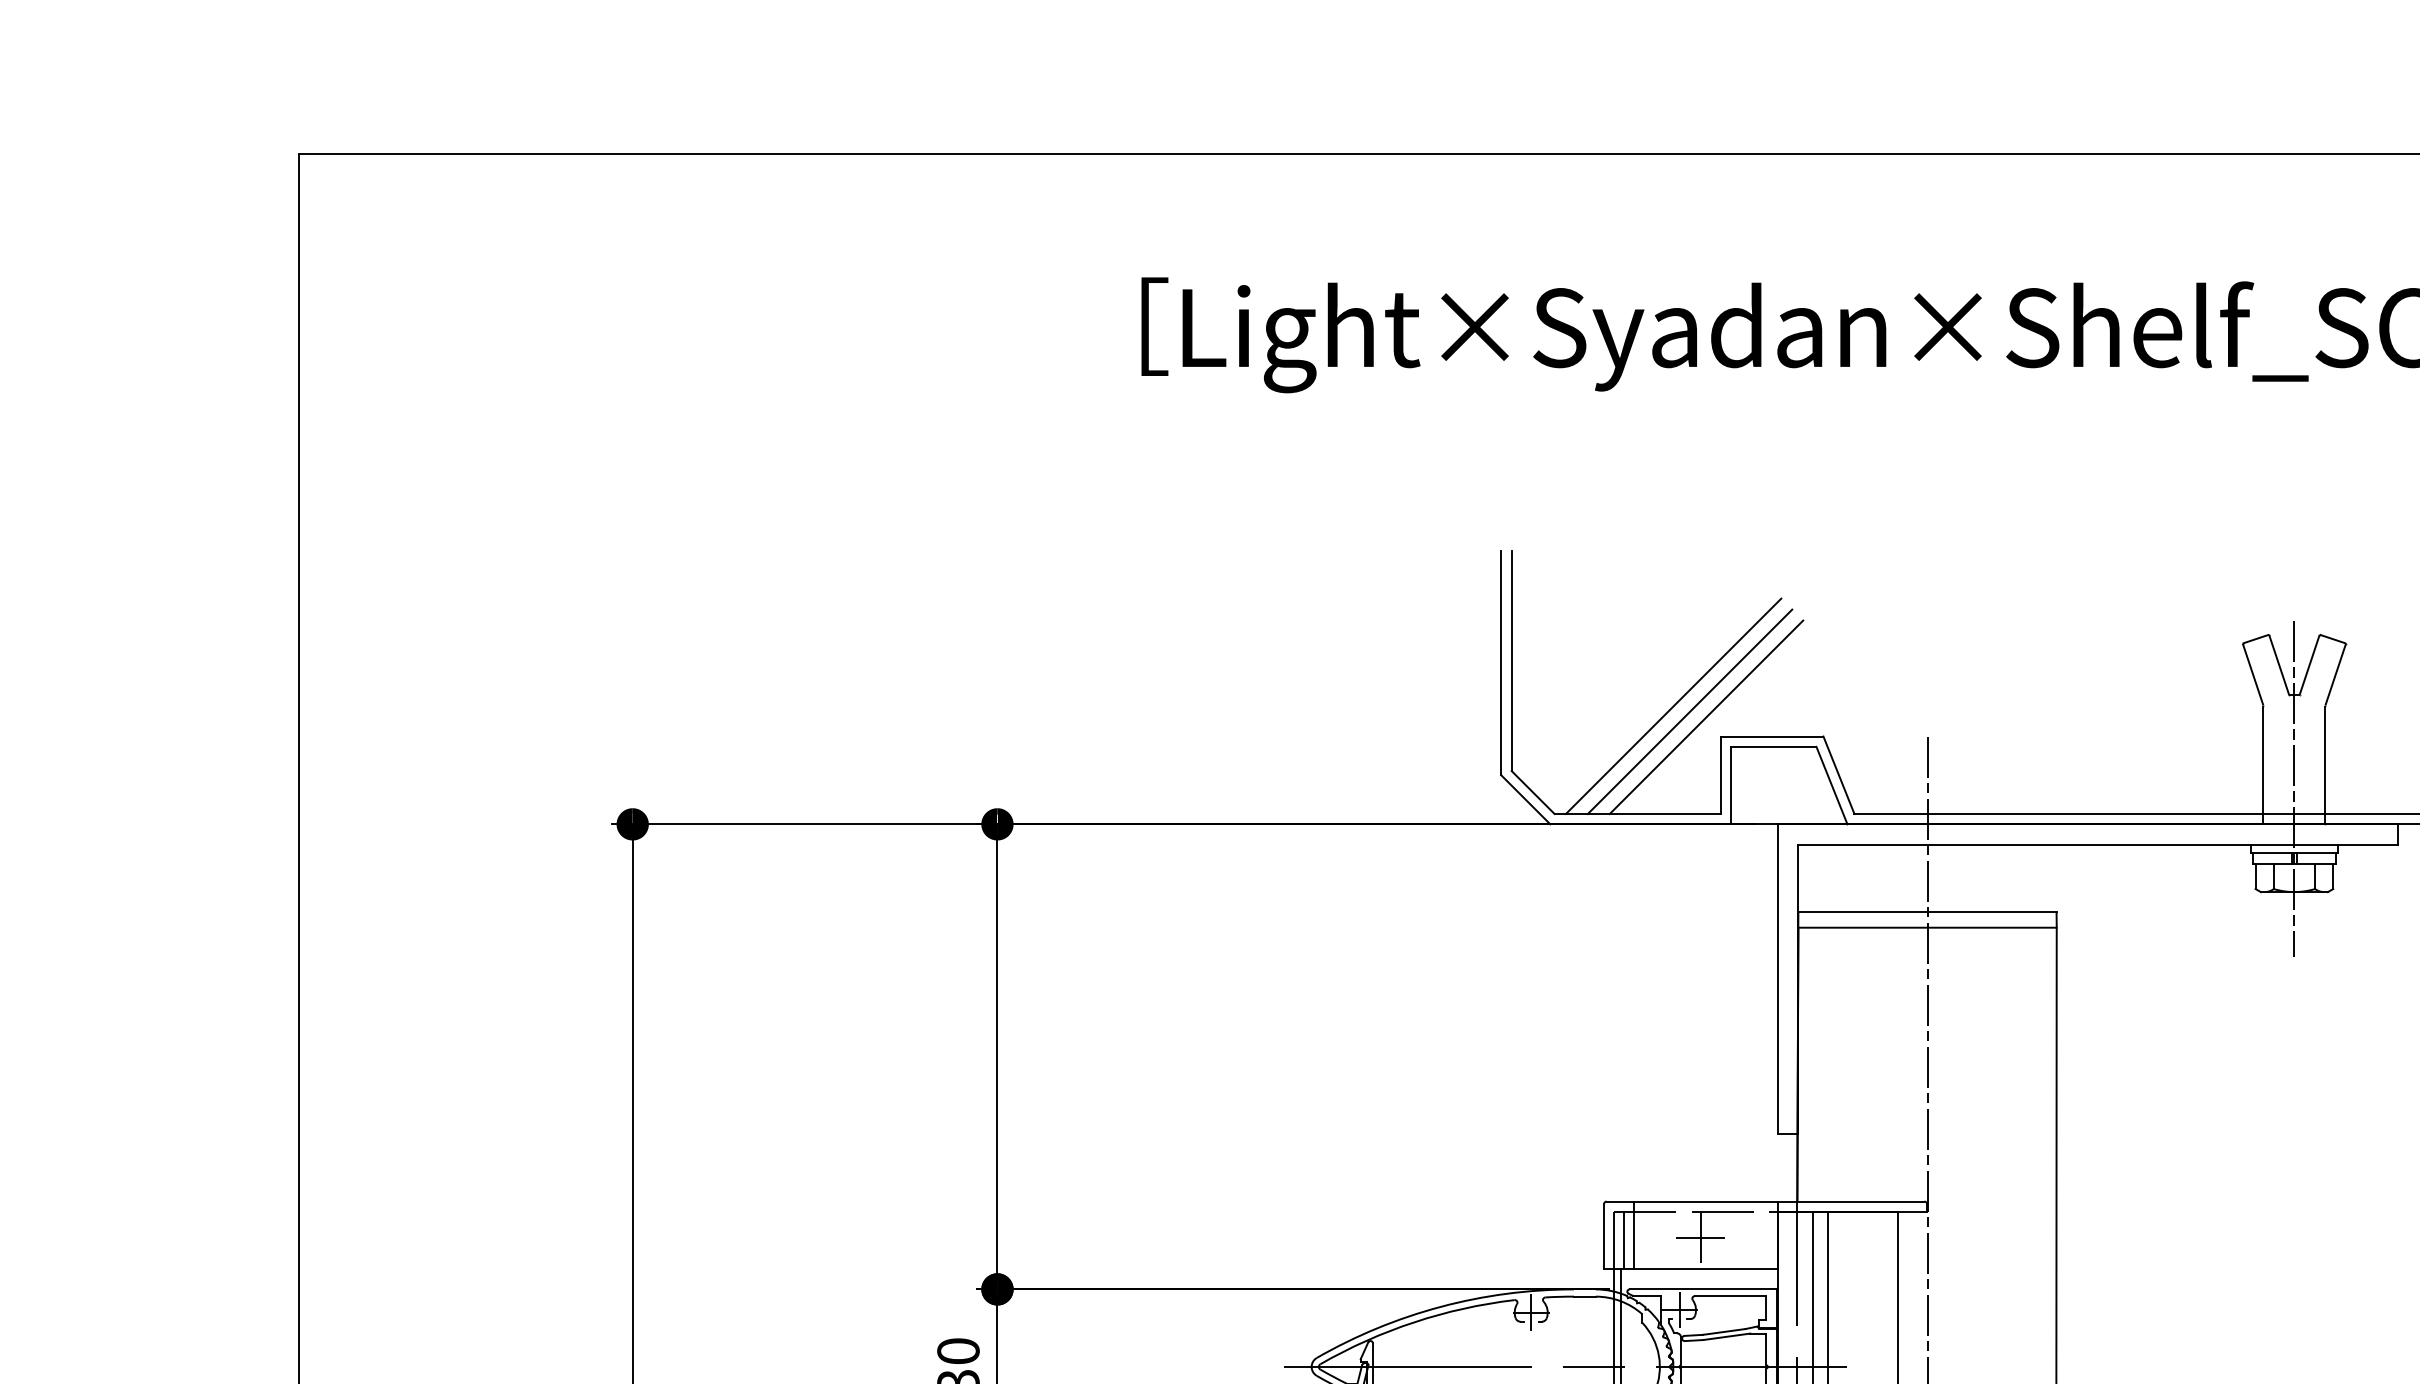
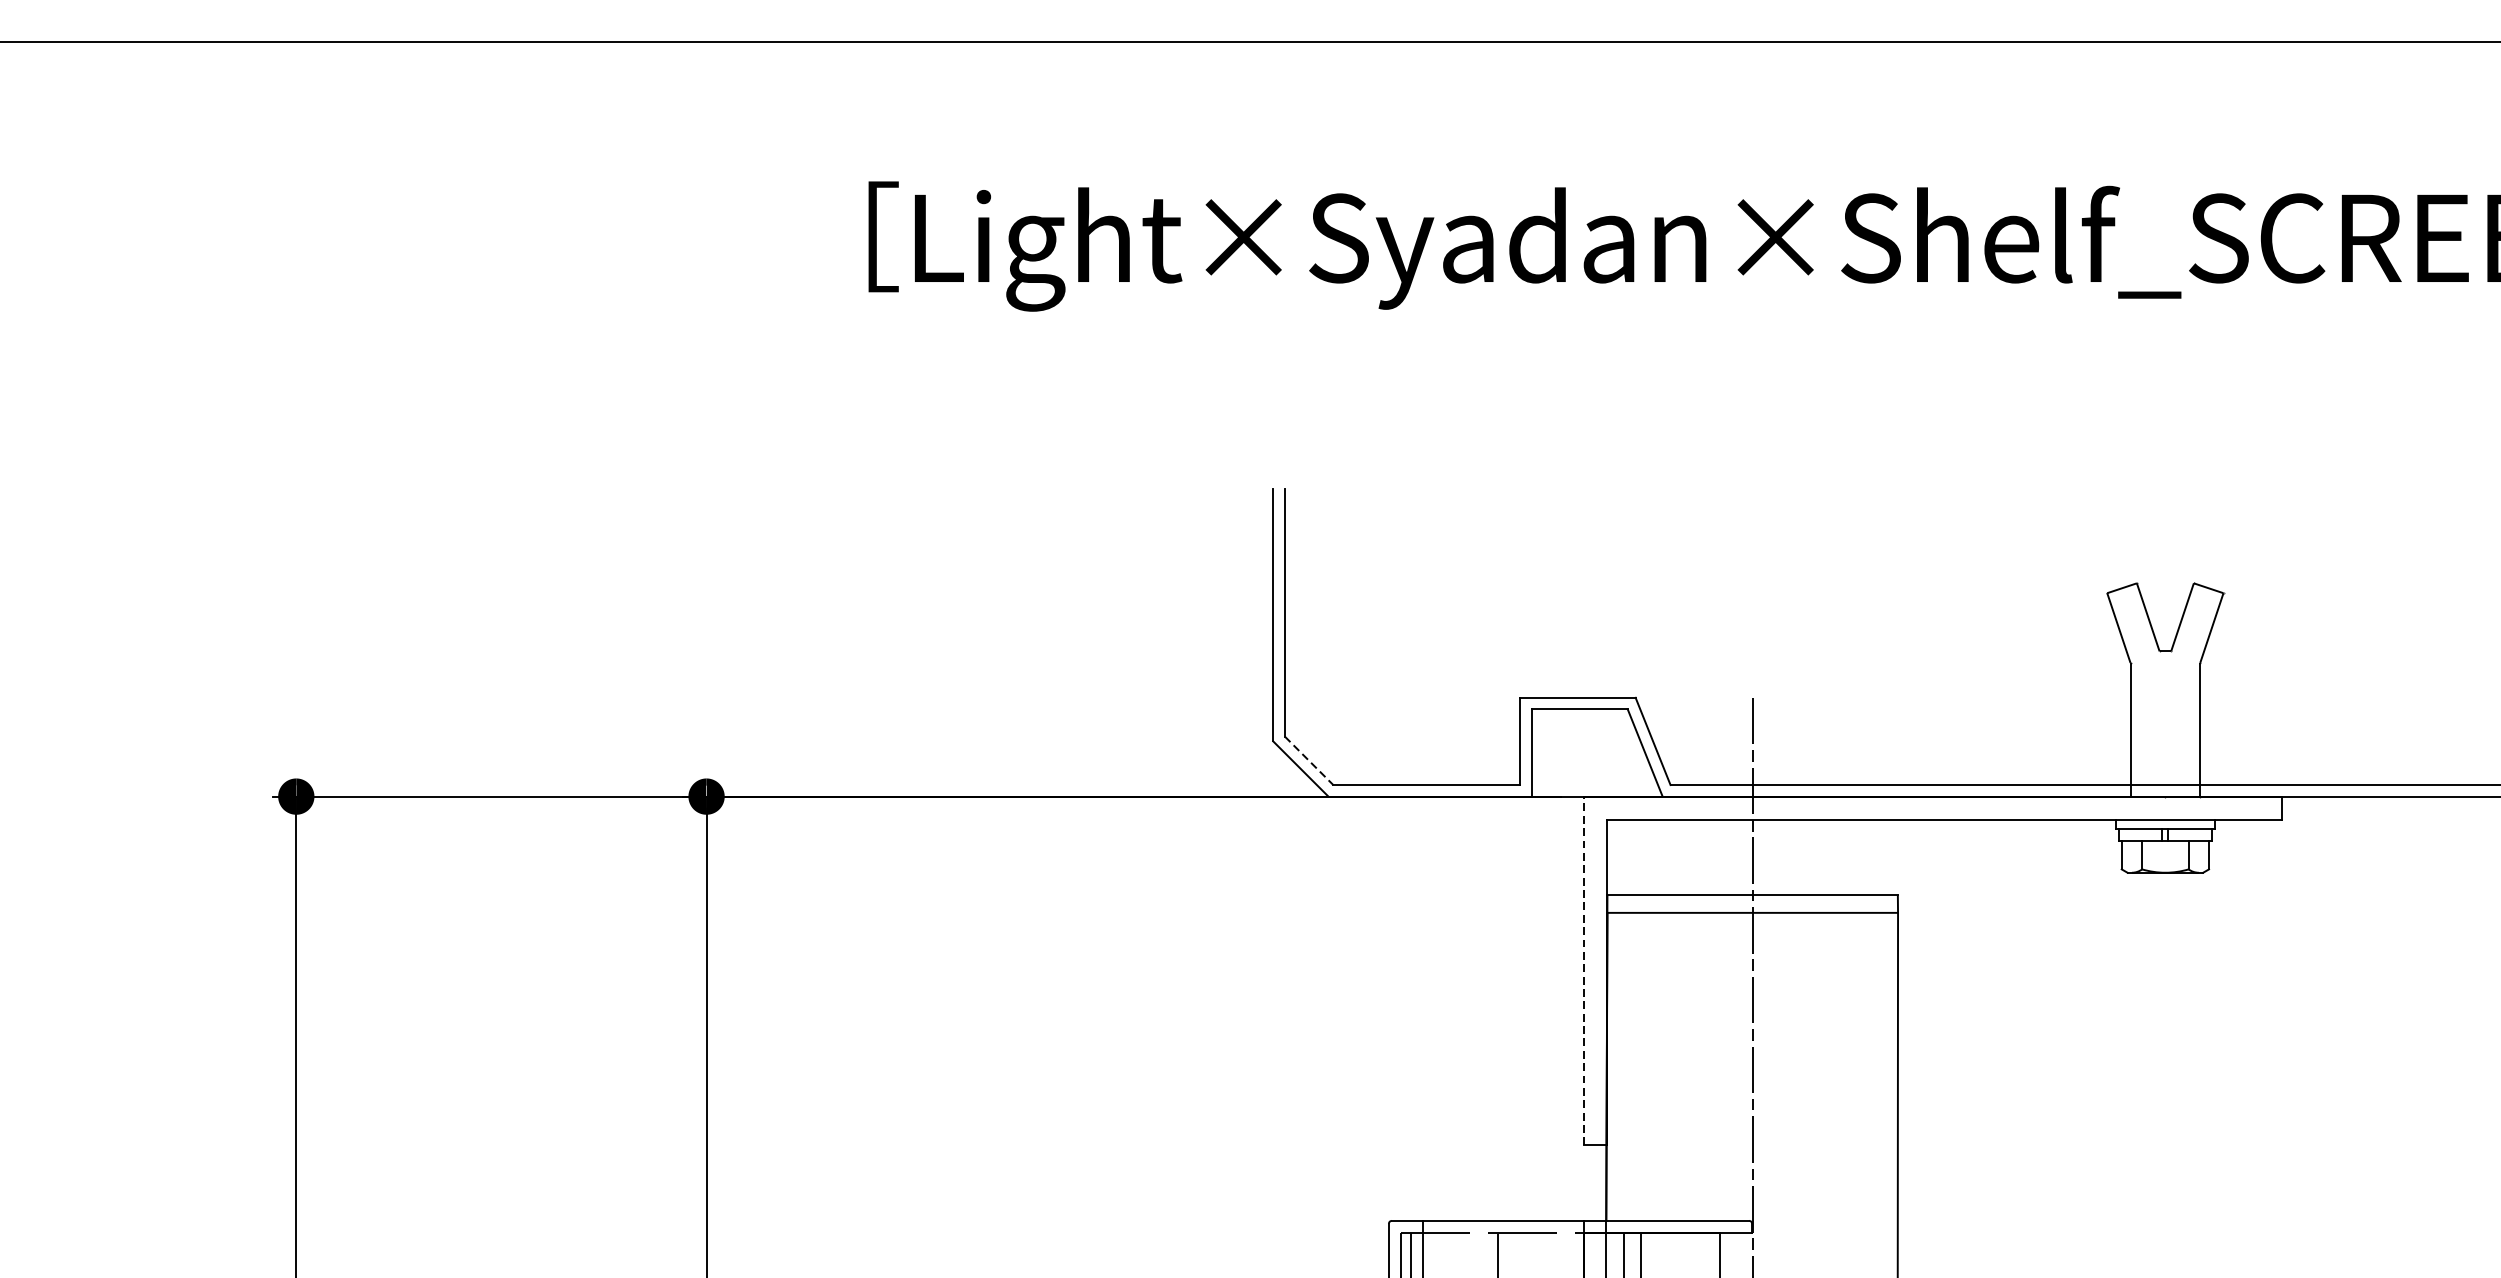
line: (1673, 706) -> (1466, 664), removed
line: (1689, 711) -> (1484, 669), removed
line: (1706, 717) -> (1504, 676), removed
line: (2294, 788) -> (2165, 756), removed
line: (1533, 792) -> (1309, 760), solid -> dashed
line: (1777, 978) -> (1583, 969), solid -> dashed
line: (1700, 1237) -> (1497, 1261), removed

